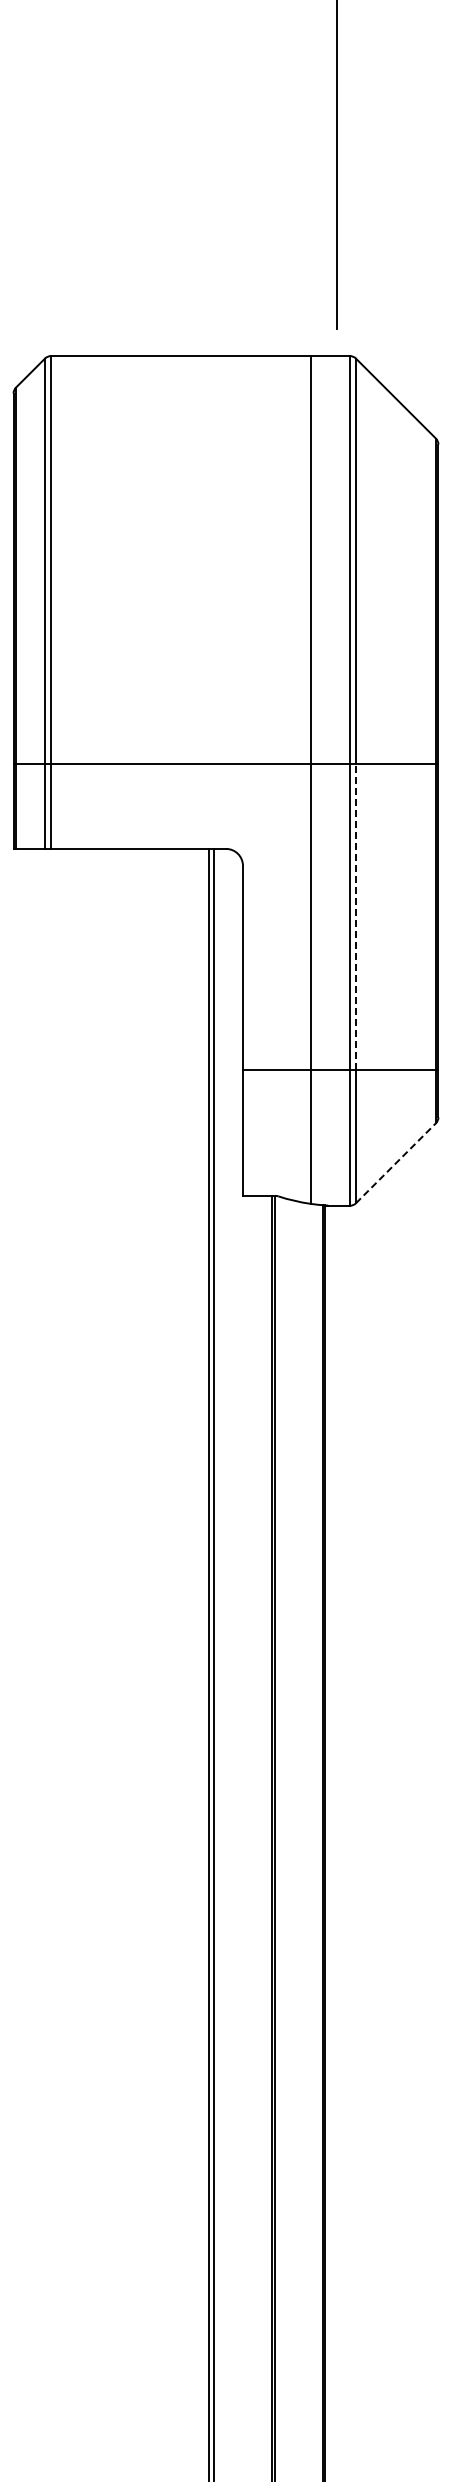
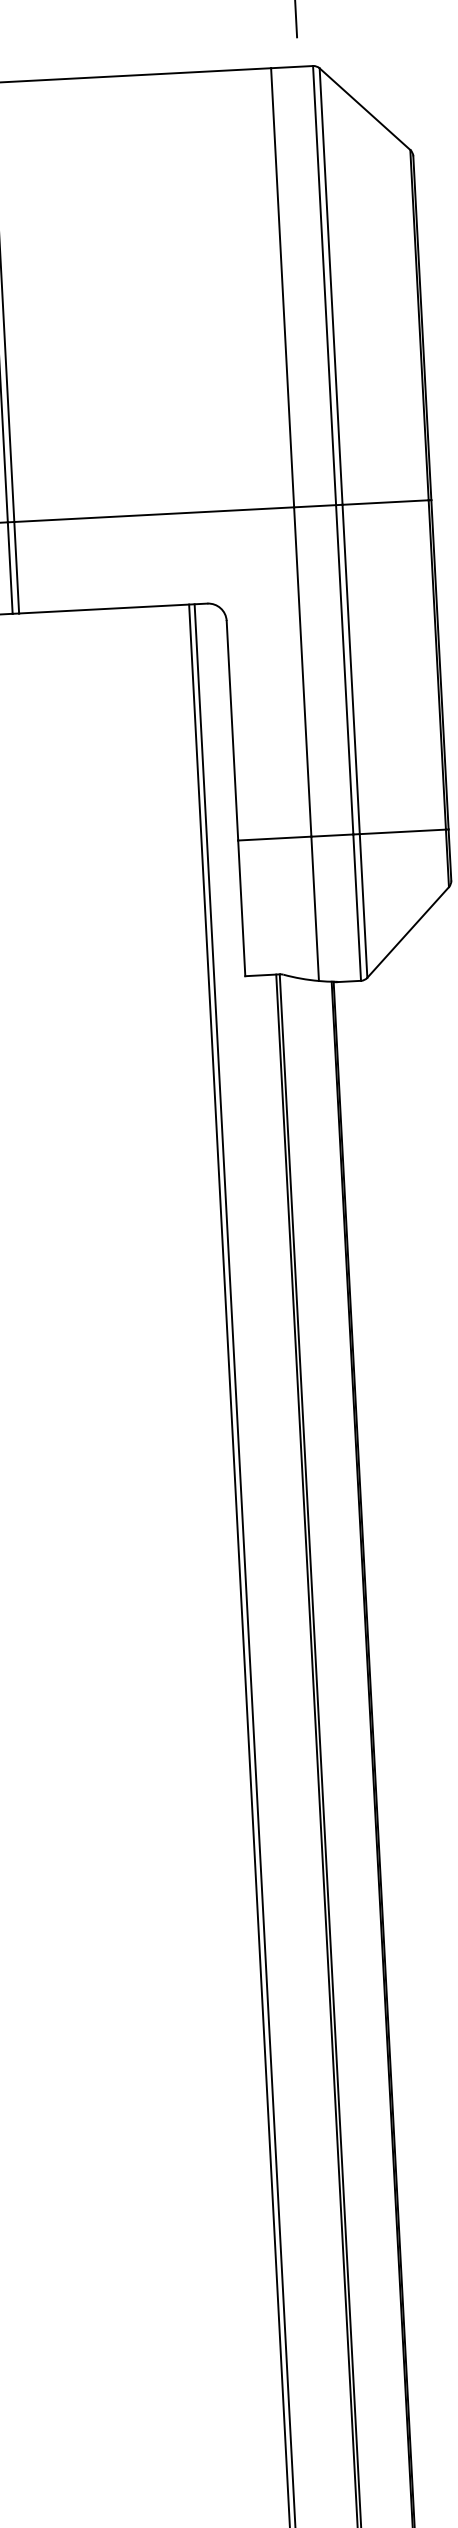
line: (355, 916) -> (350, 669), dashed -> solid
line: (395, 1163) -> (407, 932), dashed -> solid

